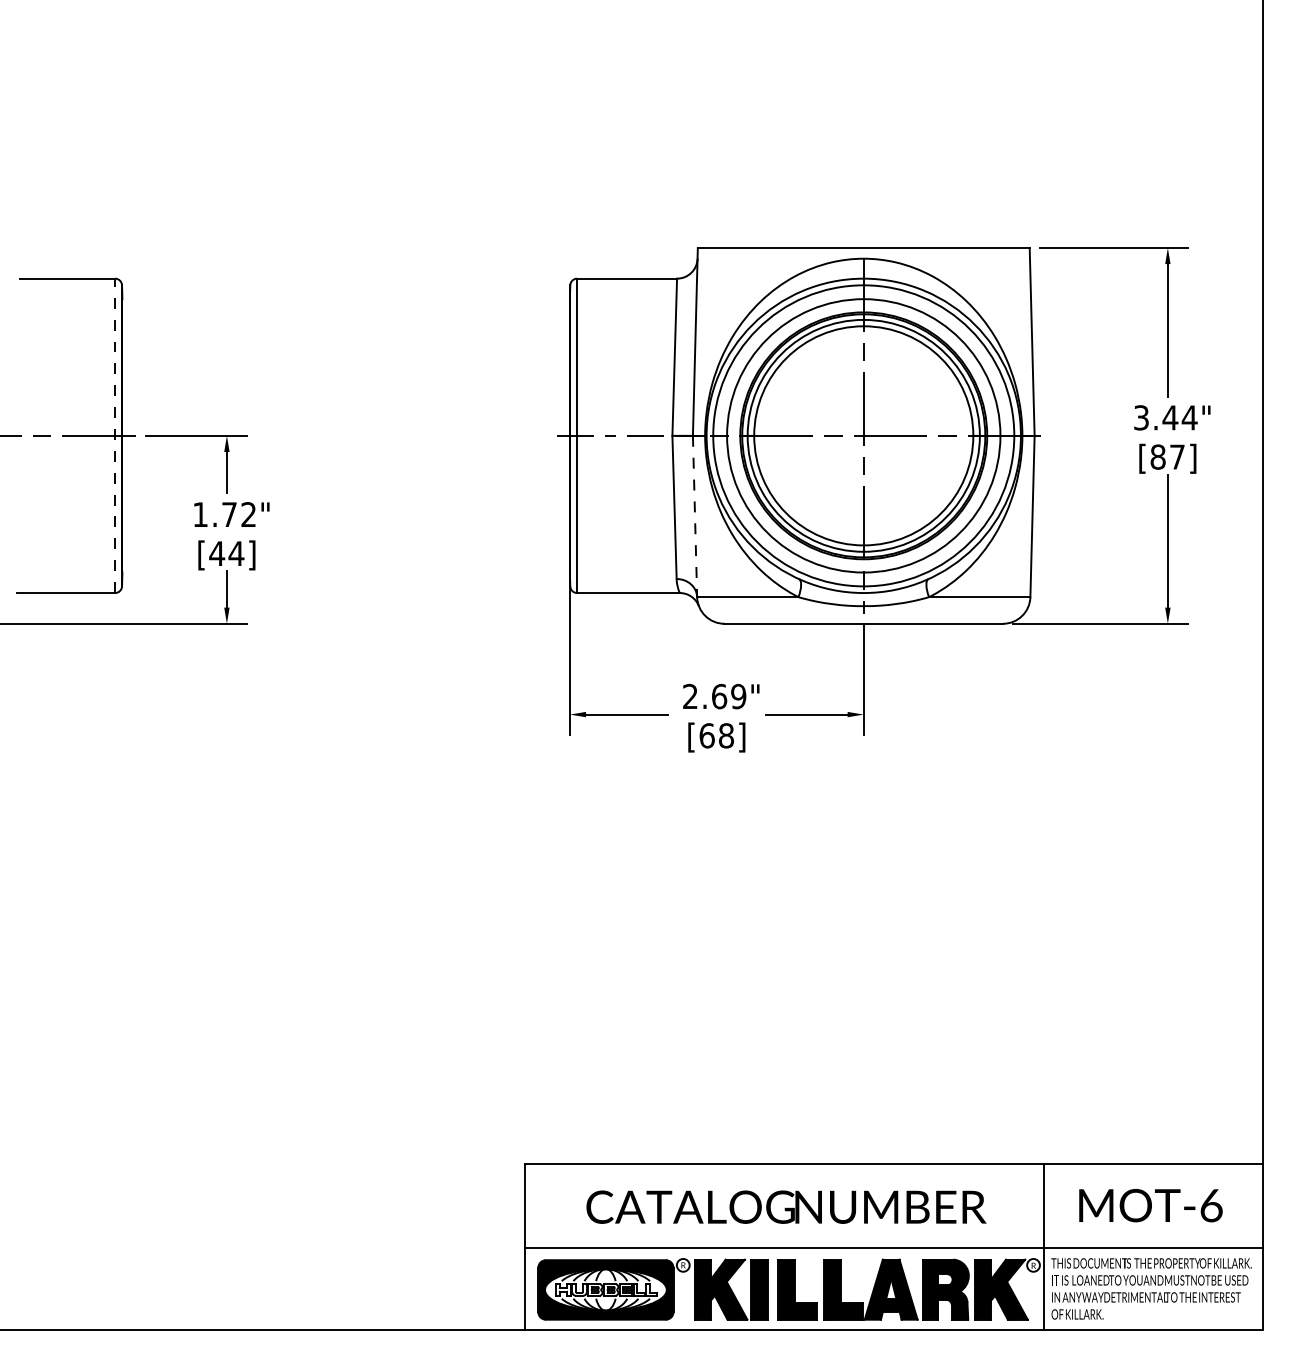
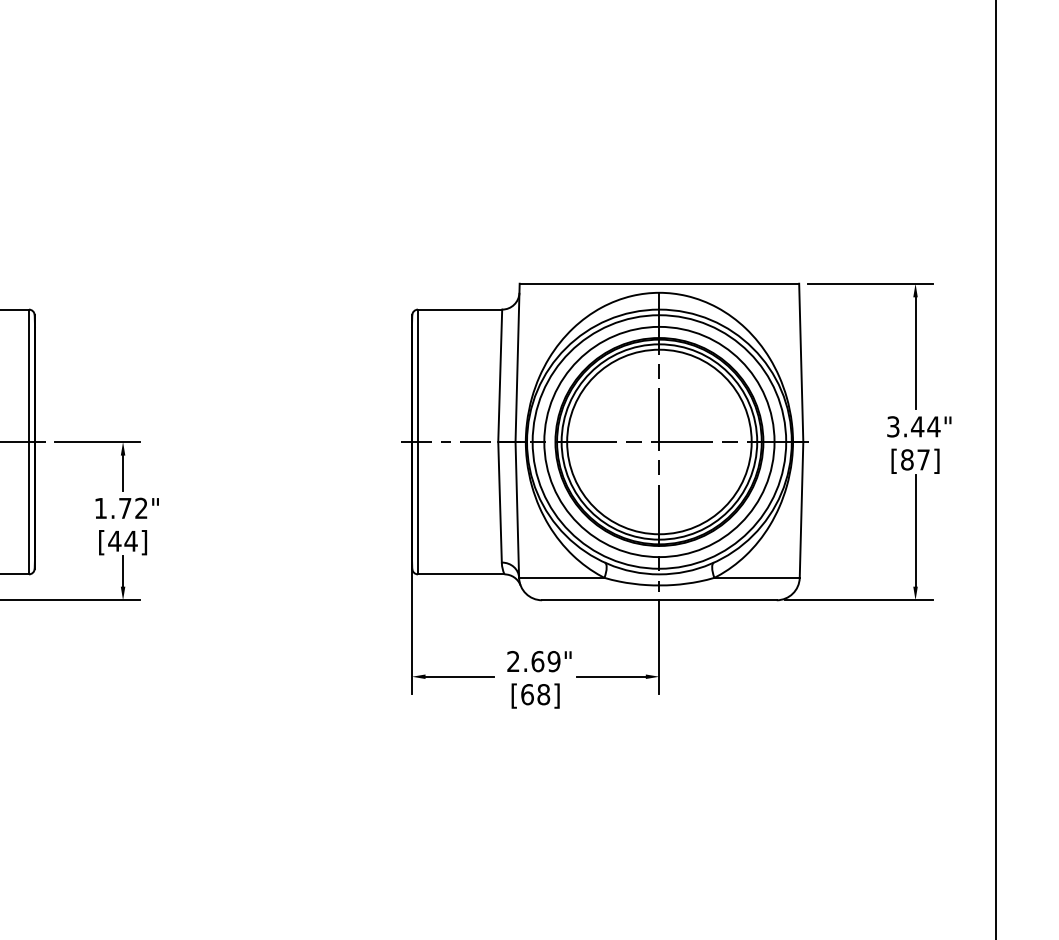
line: (115, 435) -> (29, 441), dashed -> solid
line: (695, 516) -> (517, 509), dashed -> solid

